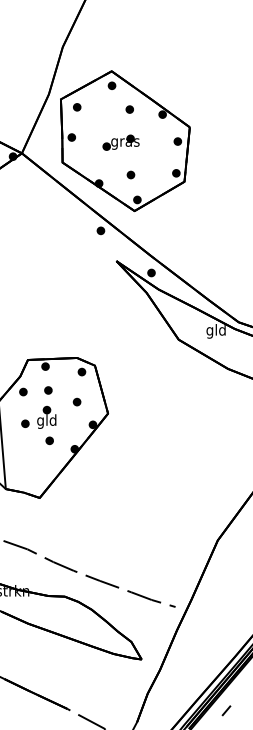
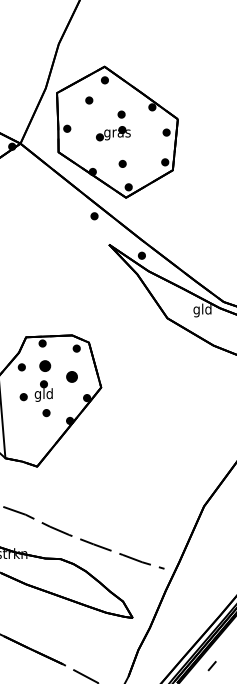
part: (77, 107) -> (89, 100), moved
part: (129, 109) -> (121, 114), moved
part: (48, 390) -> (45, 365), size x1.6
part: (77, 401) -> (72, 376), size x1.6

